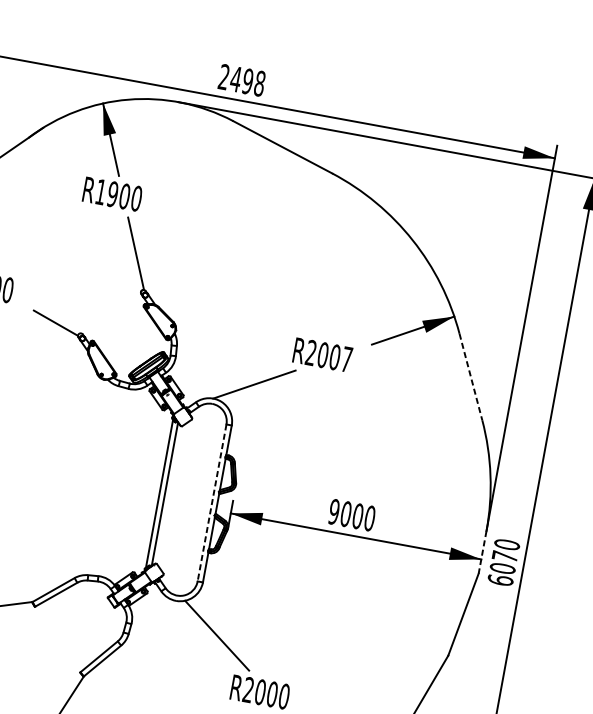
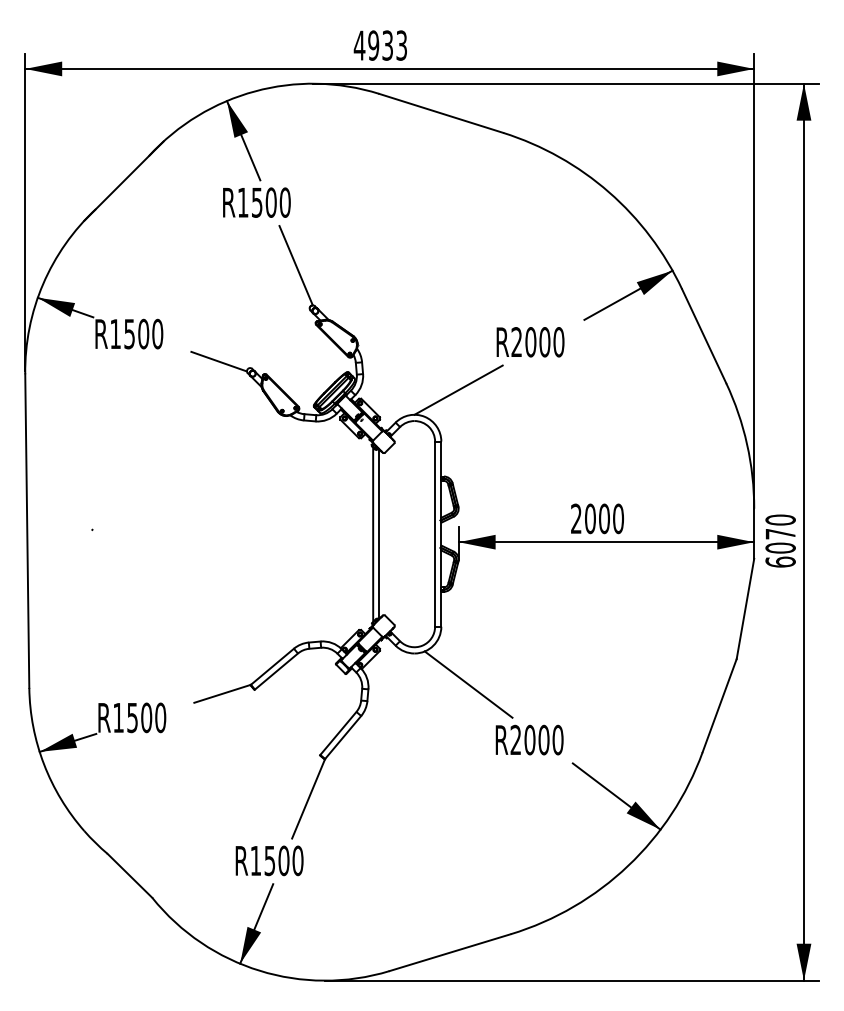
text: (241, 80) -> (380, 45), 2498 -> 4933
text: (112, 194) -> (256, 202), R1900 -> R1500
text: (346, 359) -> (558, 342), R2007 -> R2000
line: (471, 377) -> (704, 336), dashed -> solid
line: (212, 503) -> (435, 534), dashed -> solid
text: (333, 511) -> (575, 518), 9000 -> 2000
line: (482, 552) -> (754, 534), dashed -> solid

